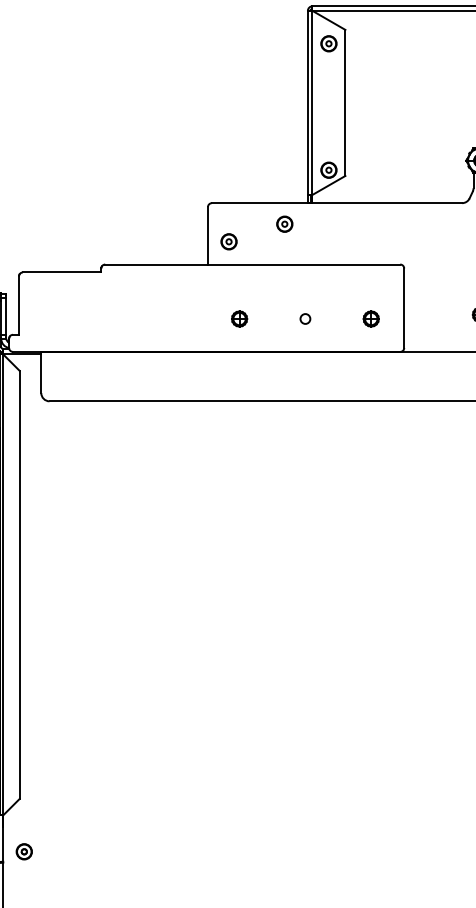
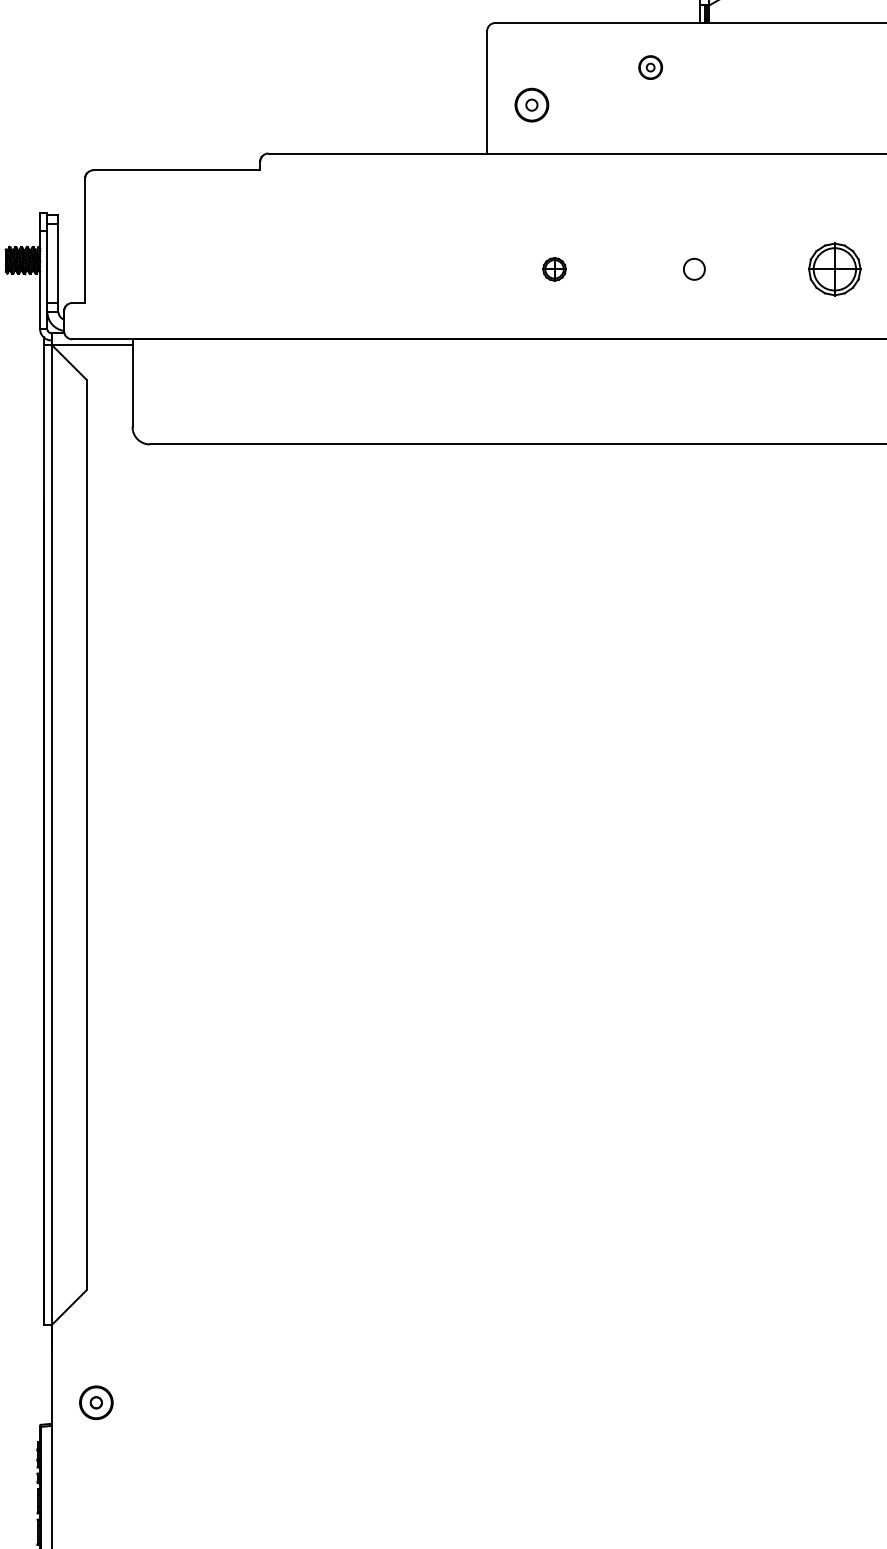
part: (284, 223) -> (649, 66), size x0.7
part: (239, 318) -> (554, 268), size x0.7
part: (370, 318) -> (832, 268), size x1.6

